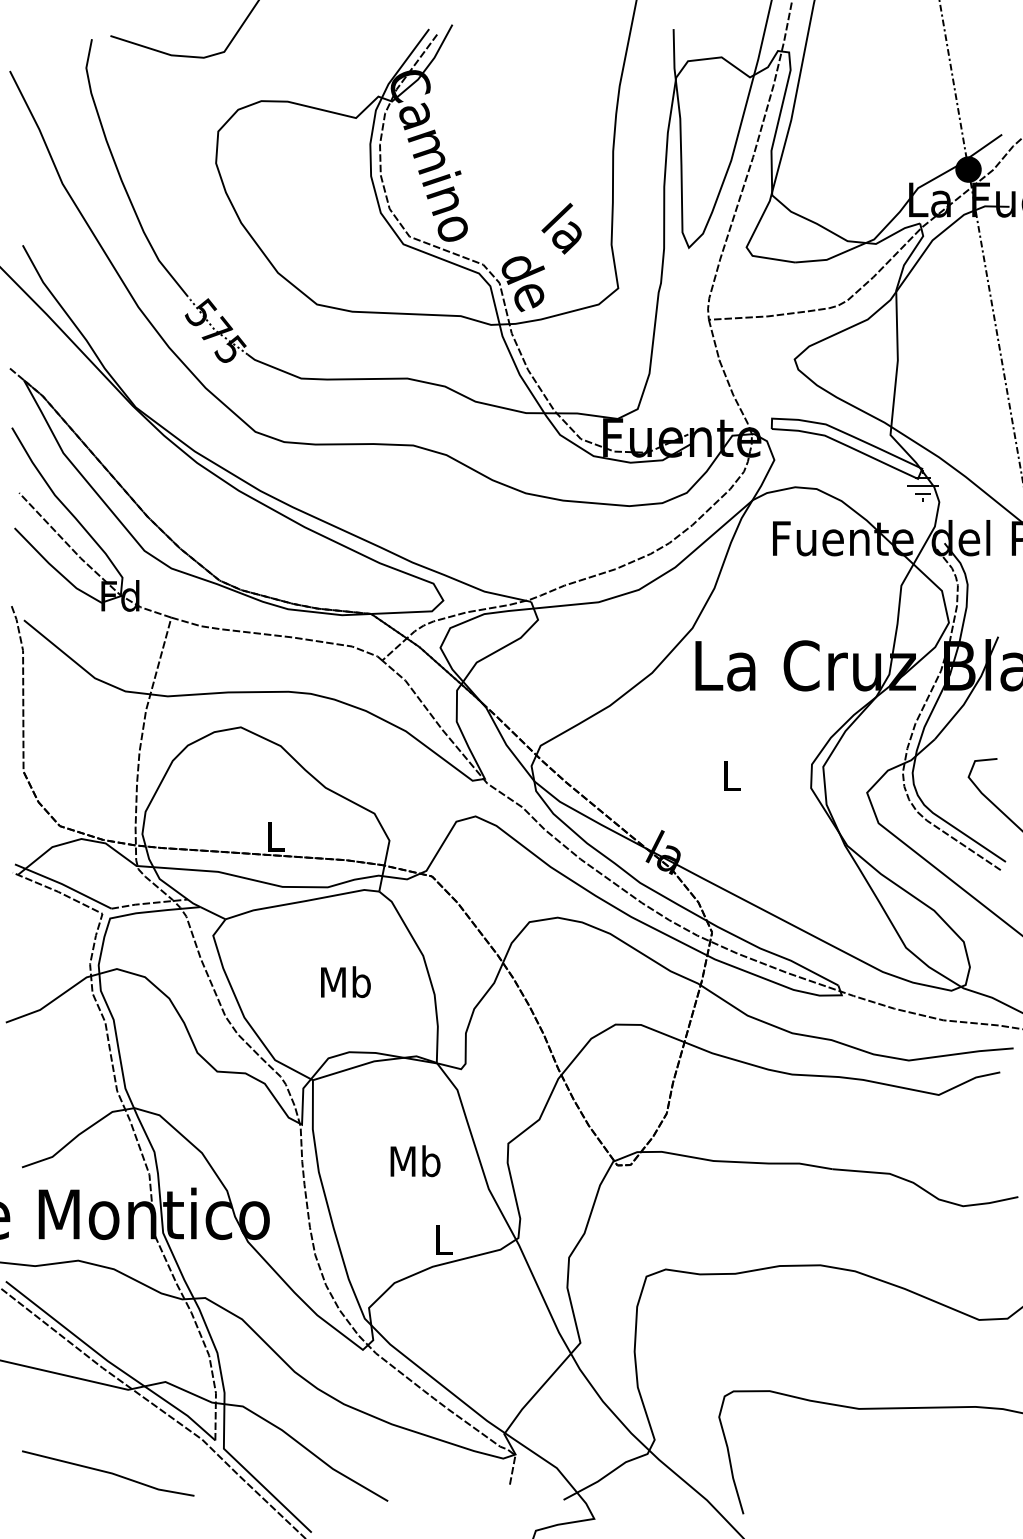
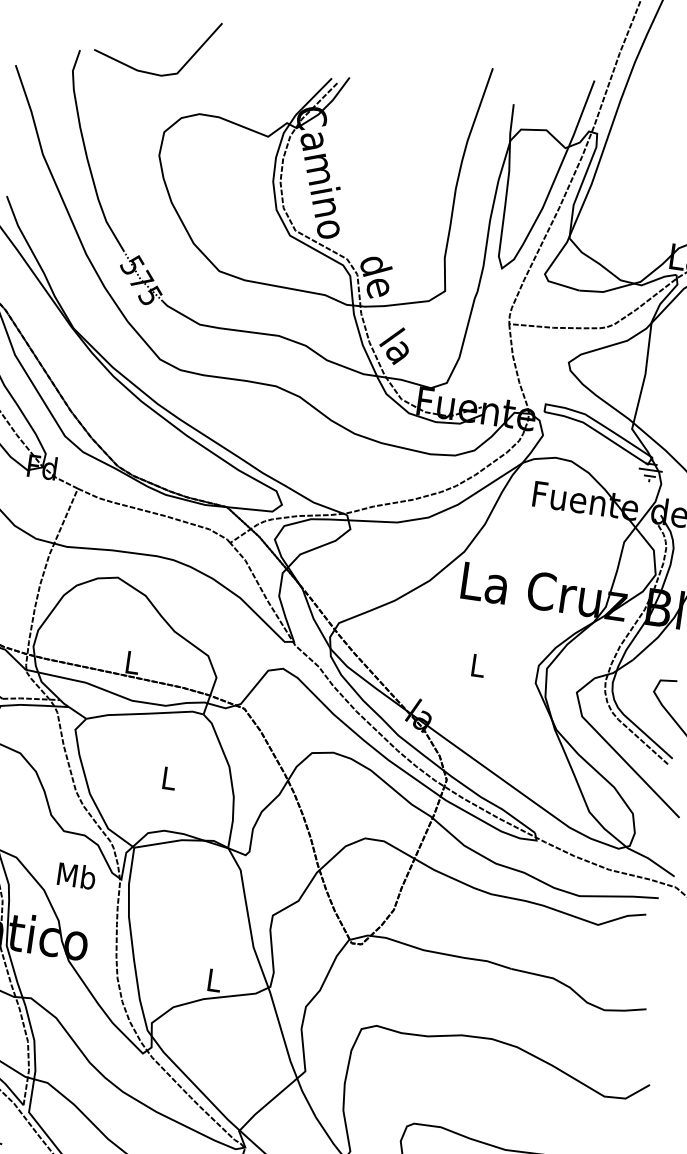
text: (561, 228) -> (394, 345), moved
text: (345, 982) -> (168, 778), Mb -> L
text: (415, 1161) -> (76, 876), moved

